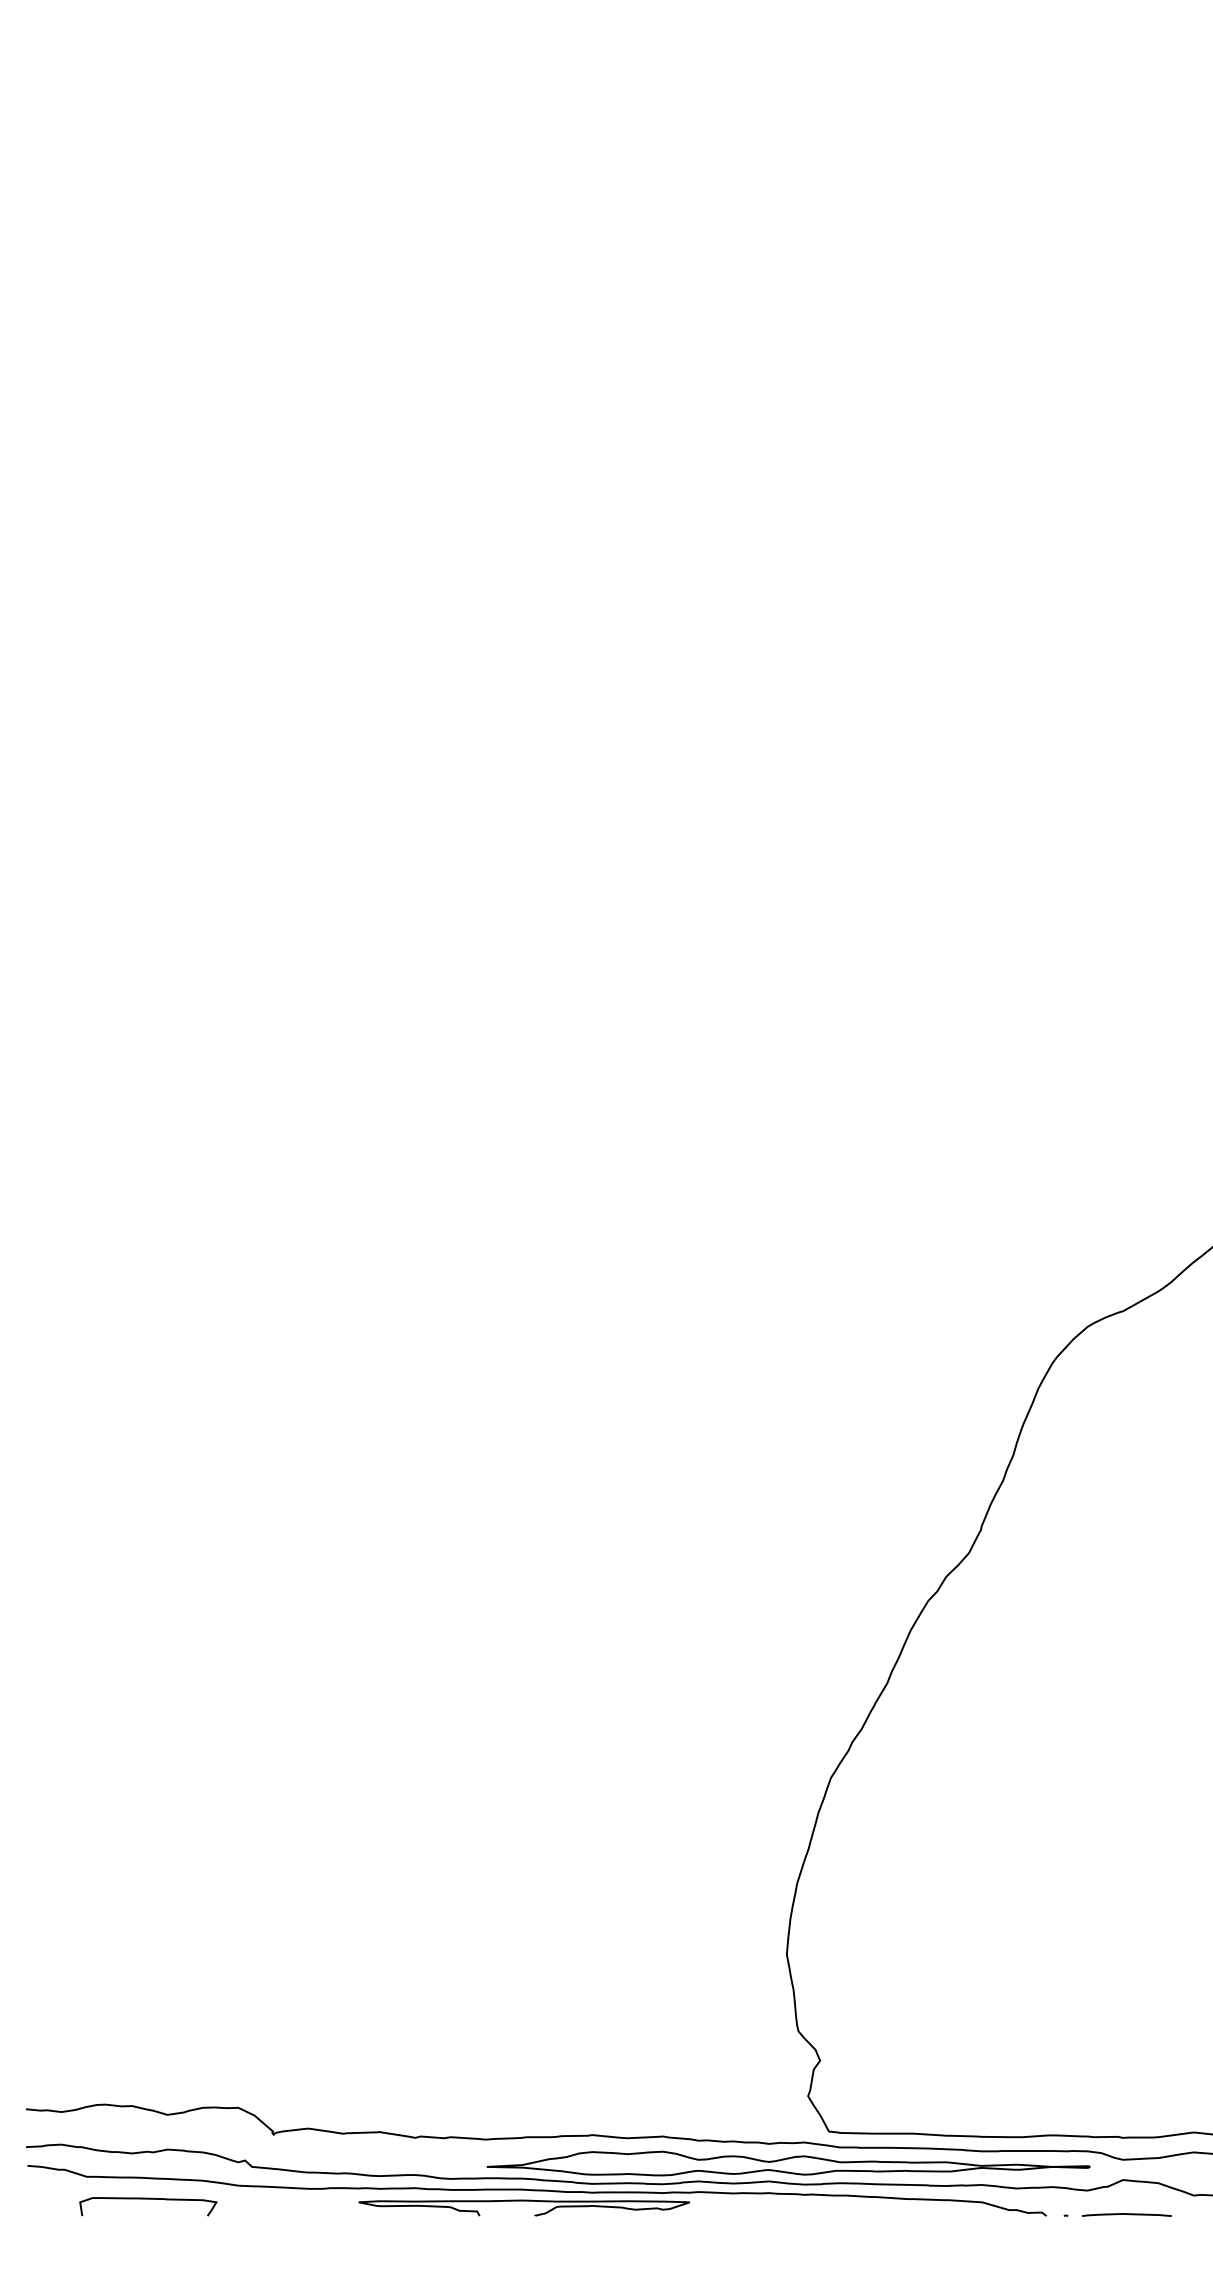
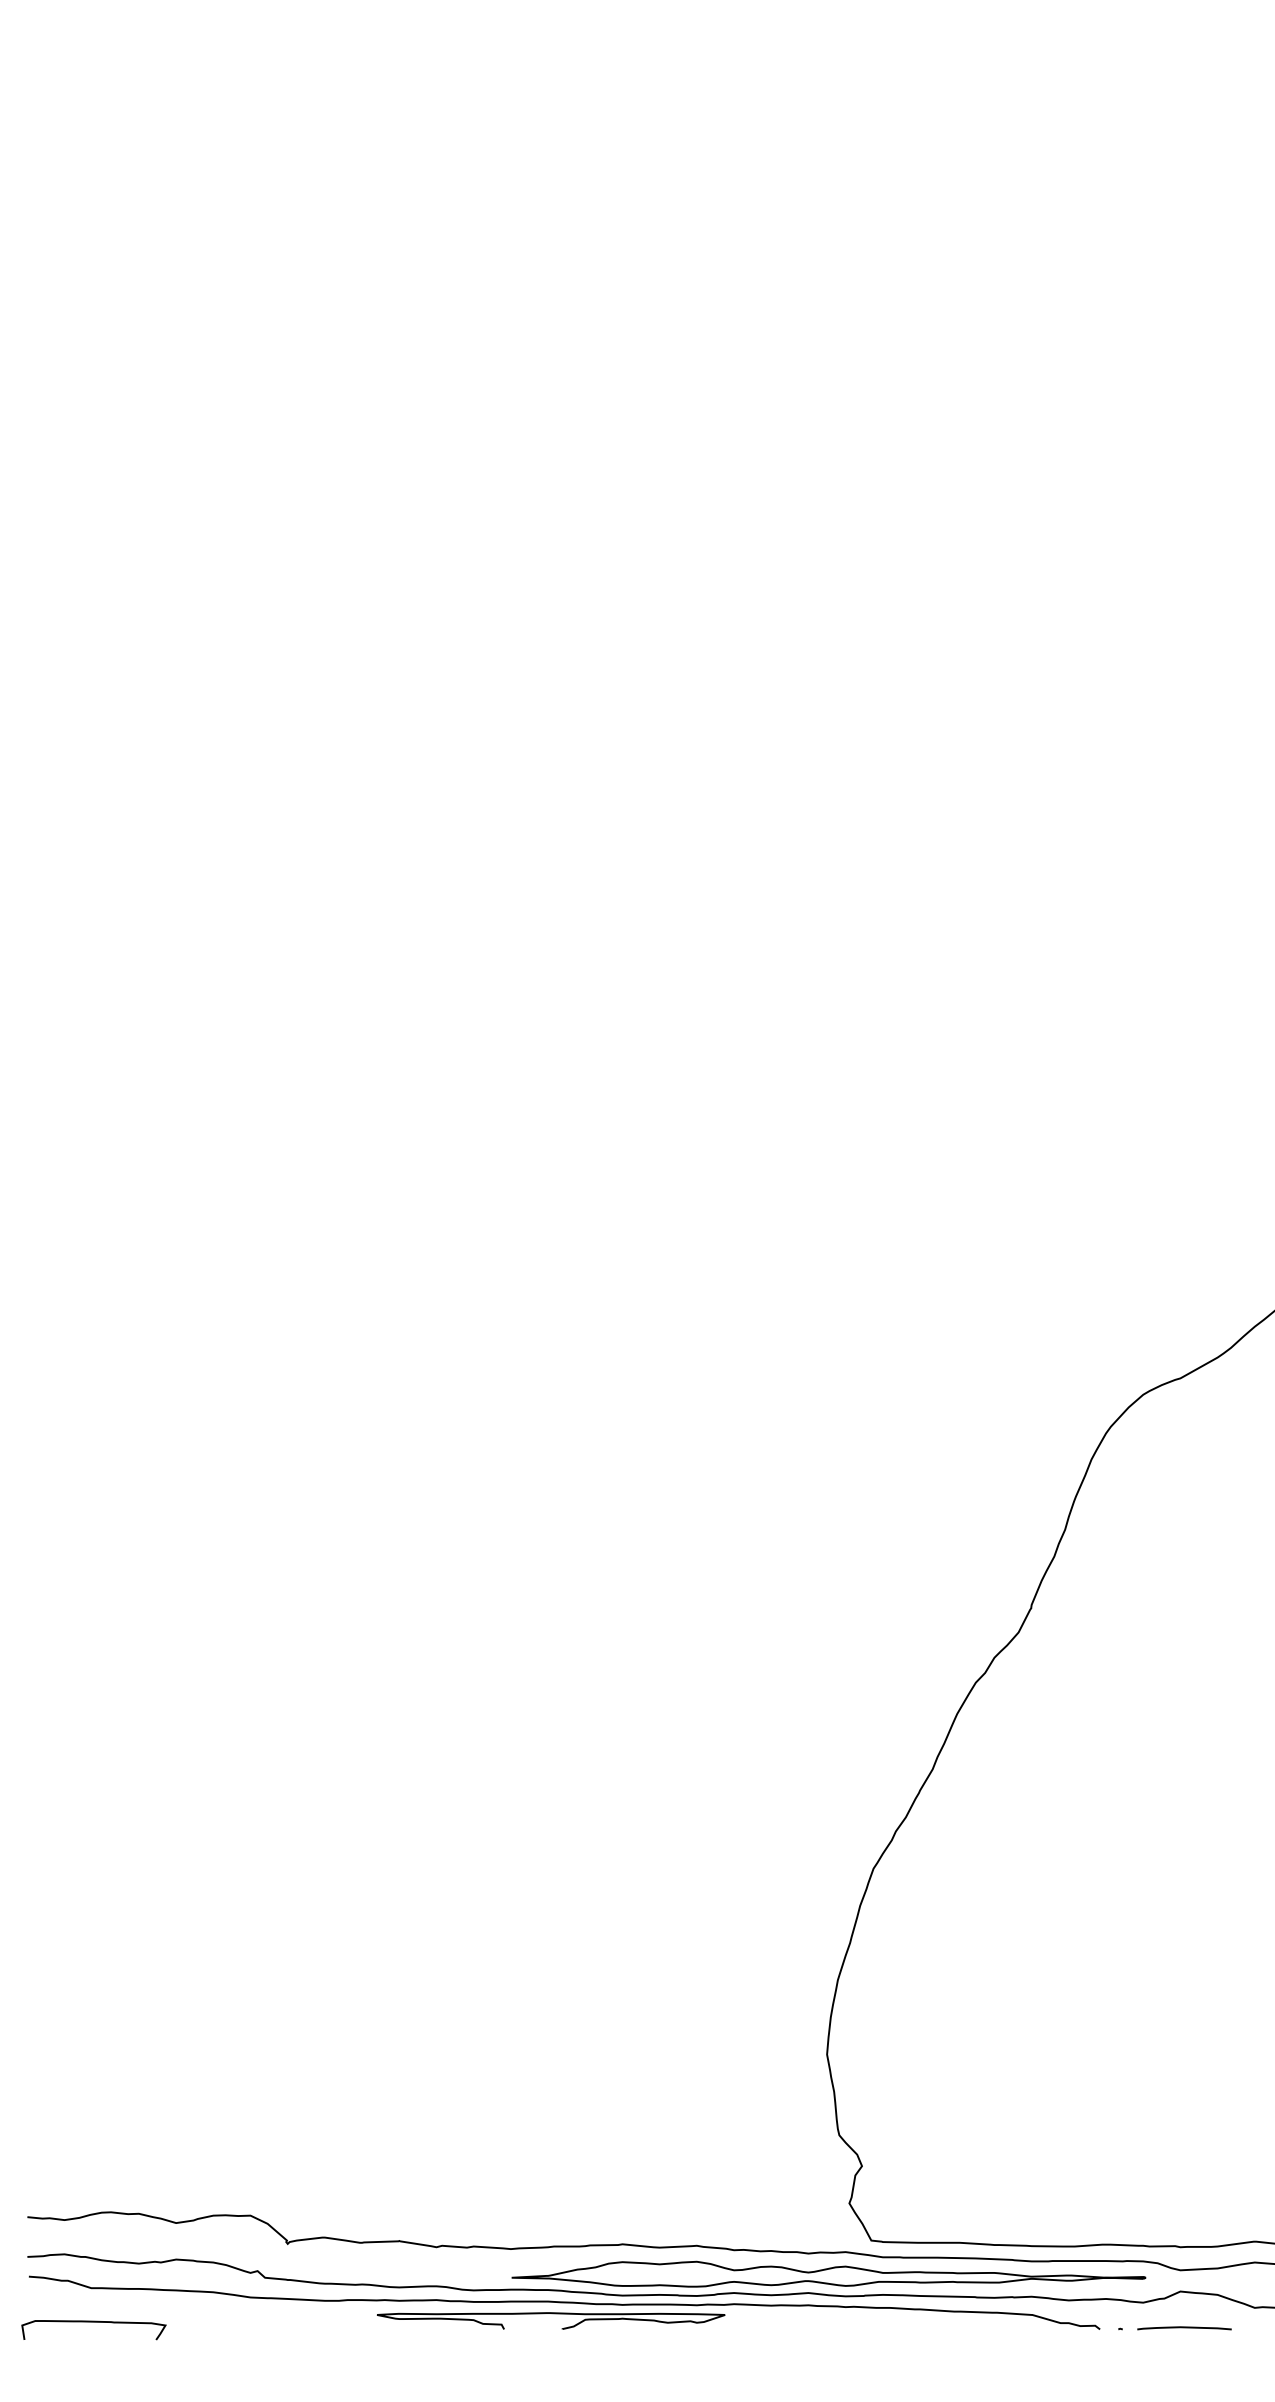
curve: (148, 2199) -> (94, 2322), moved

